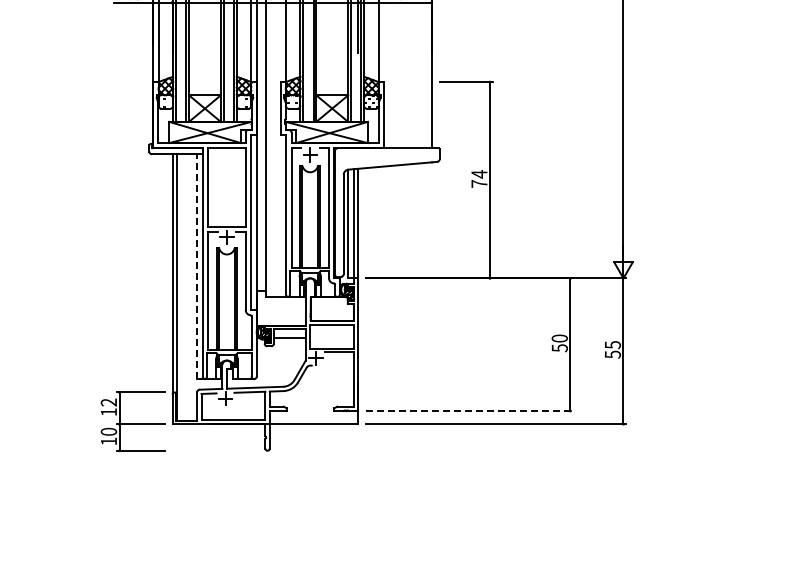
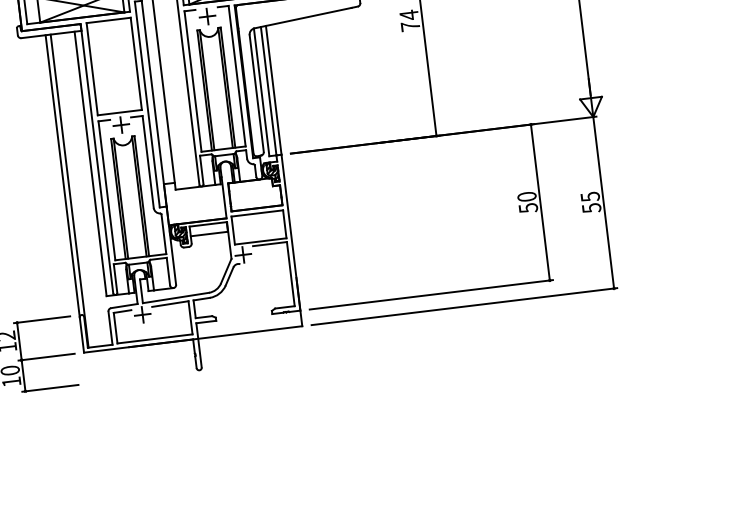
line: (197, 266) -> (90, 163), dashed -> solid
line: (470, 410) -> (432, 294), dashed -> solid

